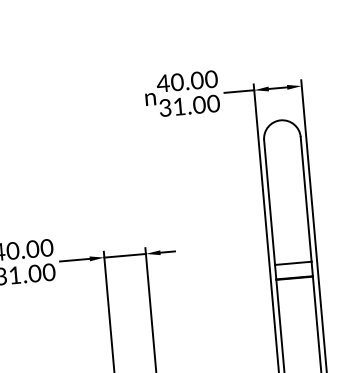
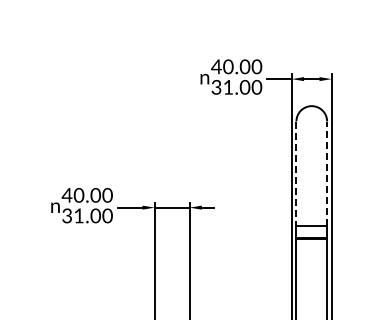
line: (306, 198) -> (327, 173), solid -> dashed
line: (269, 203) -> (296, 174), solid -> dashed

